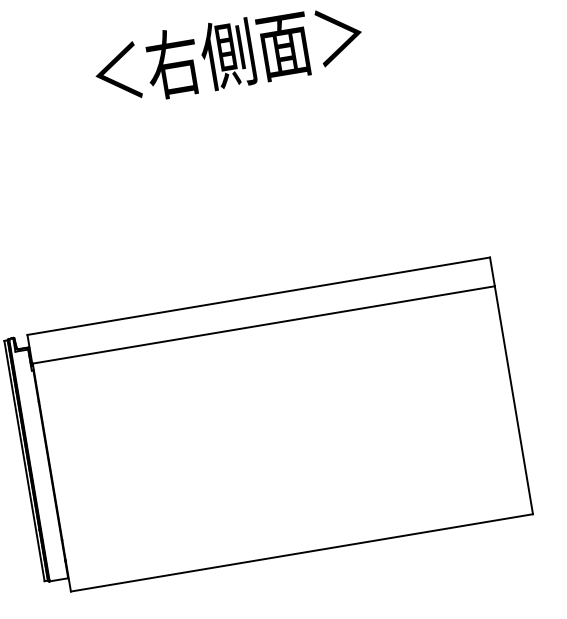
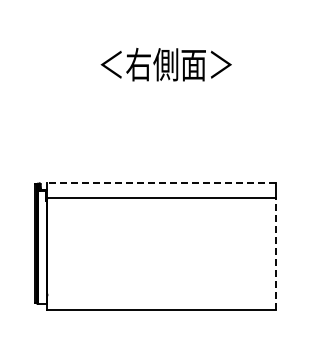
line: (257, 296) -> (160, 183), solid -> dashed
line: (513, 399) -> (275, 253), solid -> dashed

